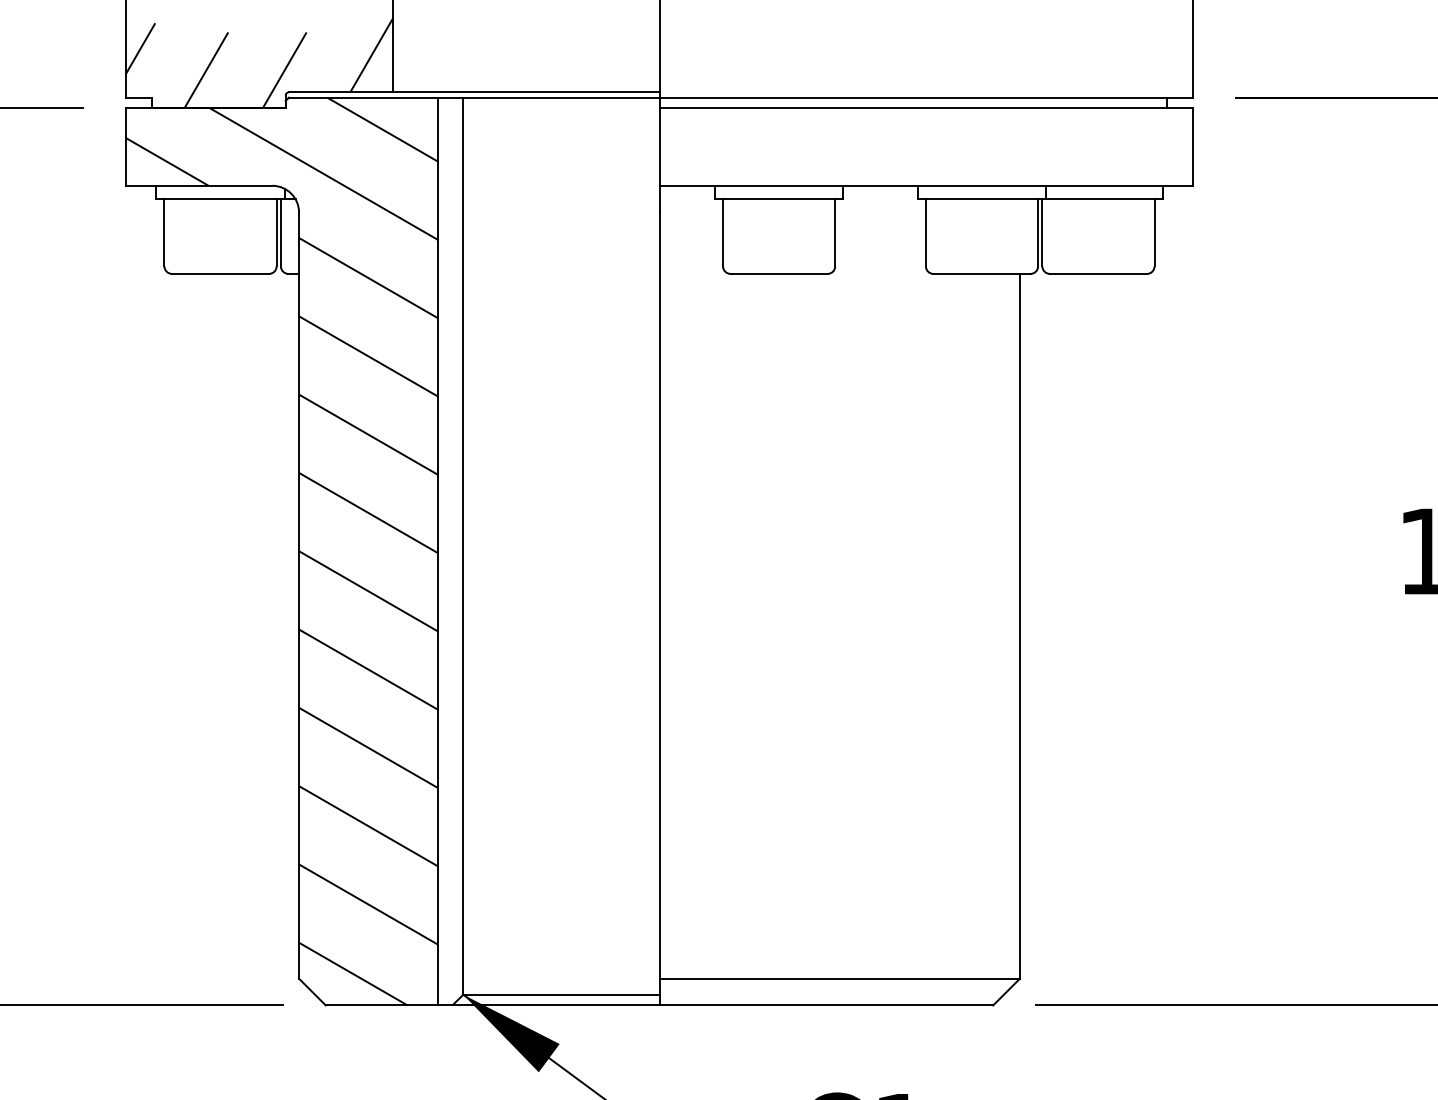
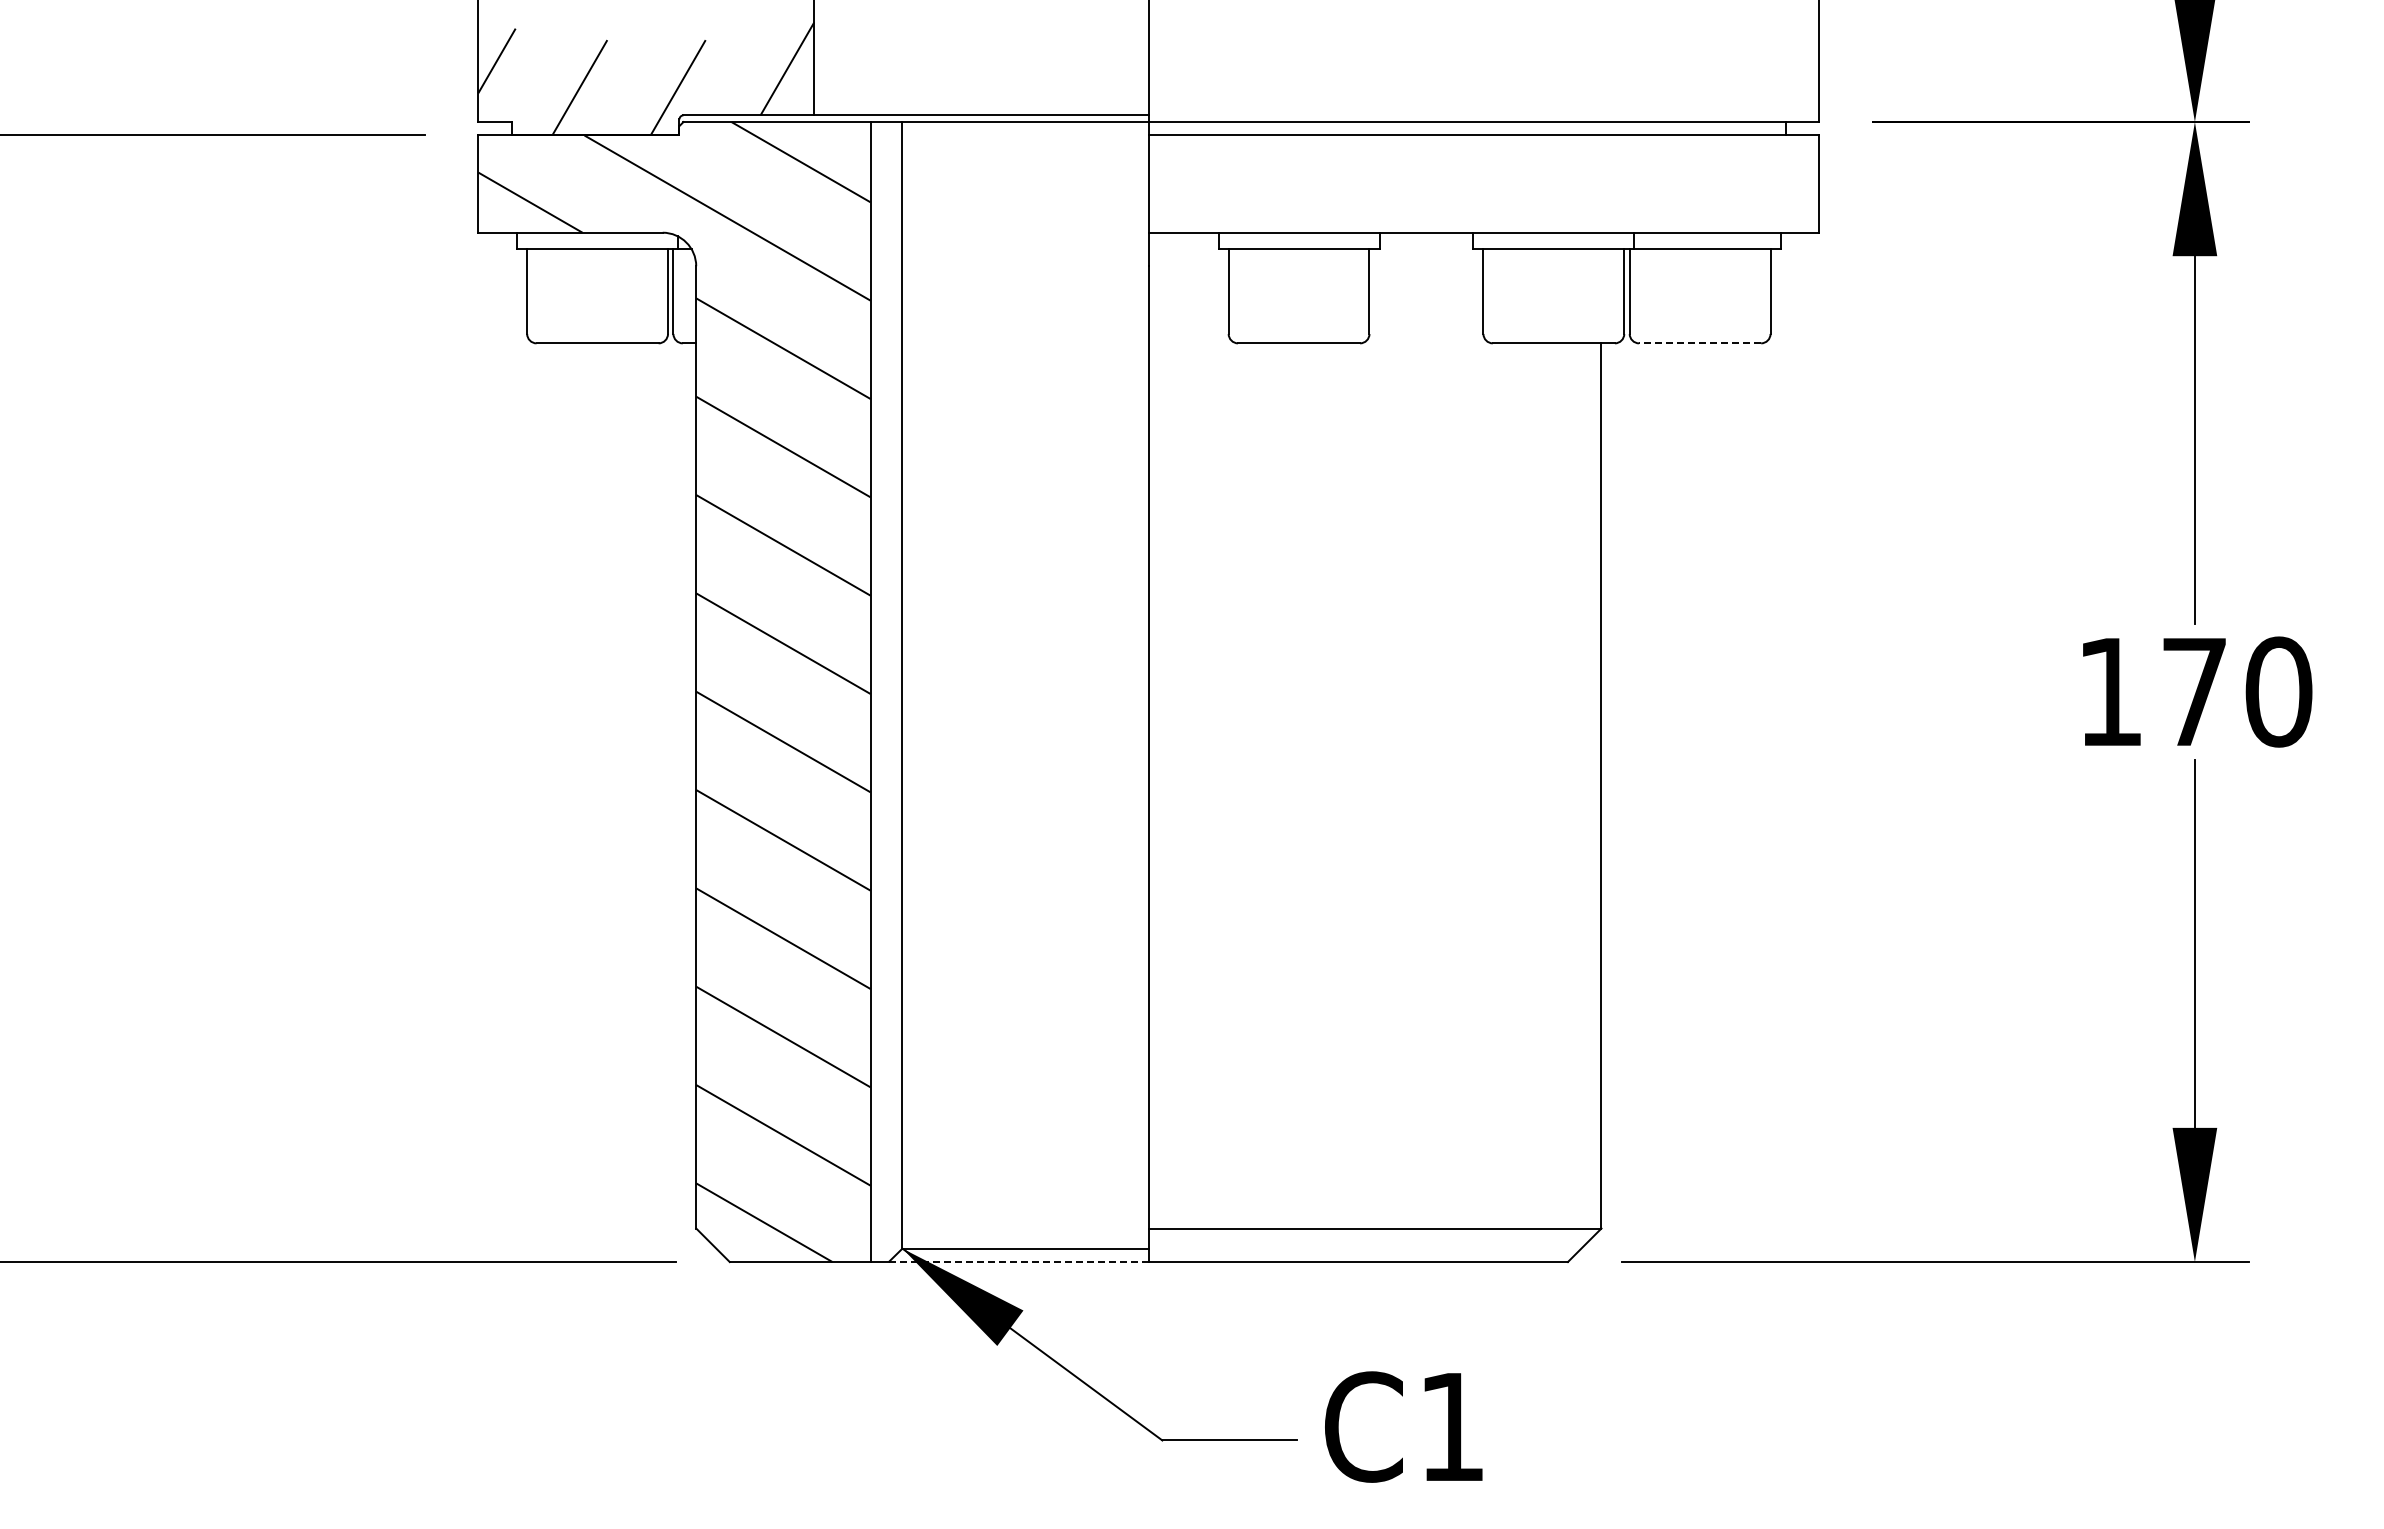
line: (1097, 274) -> (1699, 343), solid -> dashed
line: (556, 1005) -> (1019, 1262), solid -> dashed

